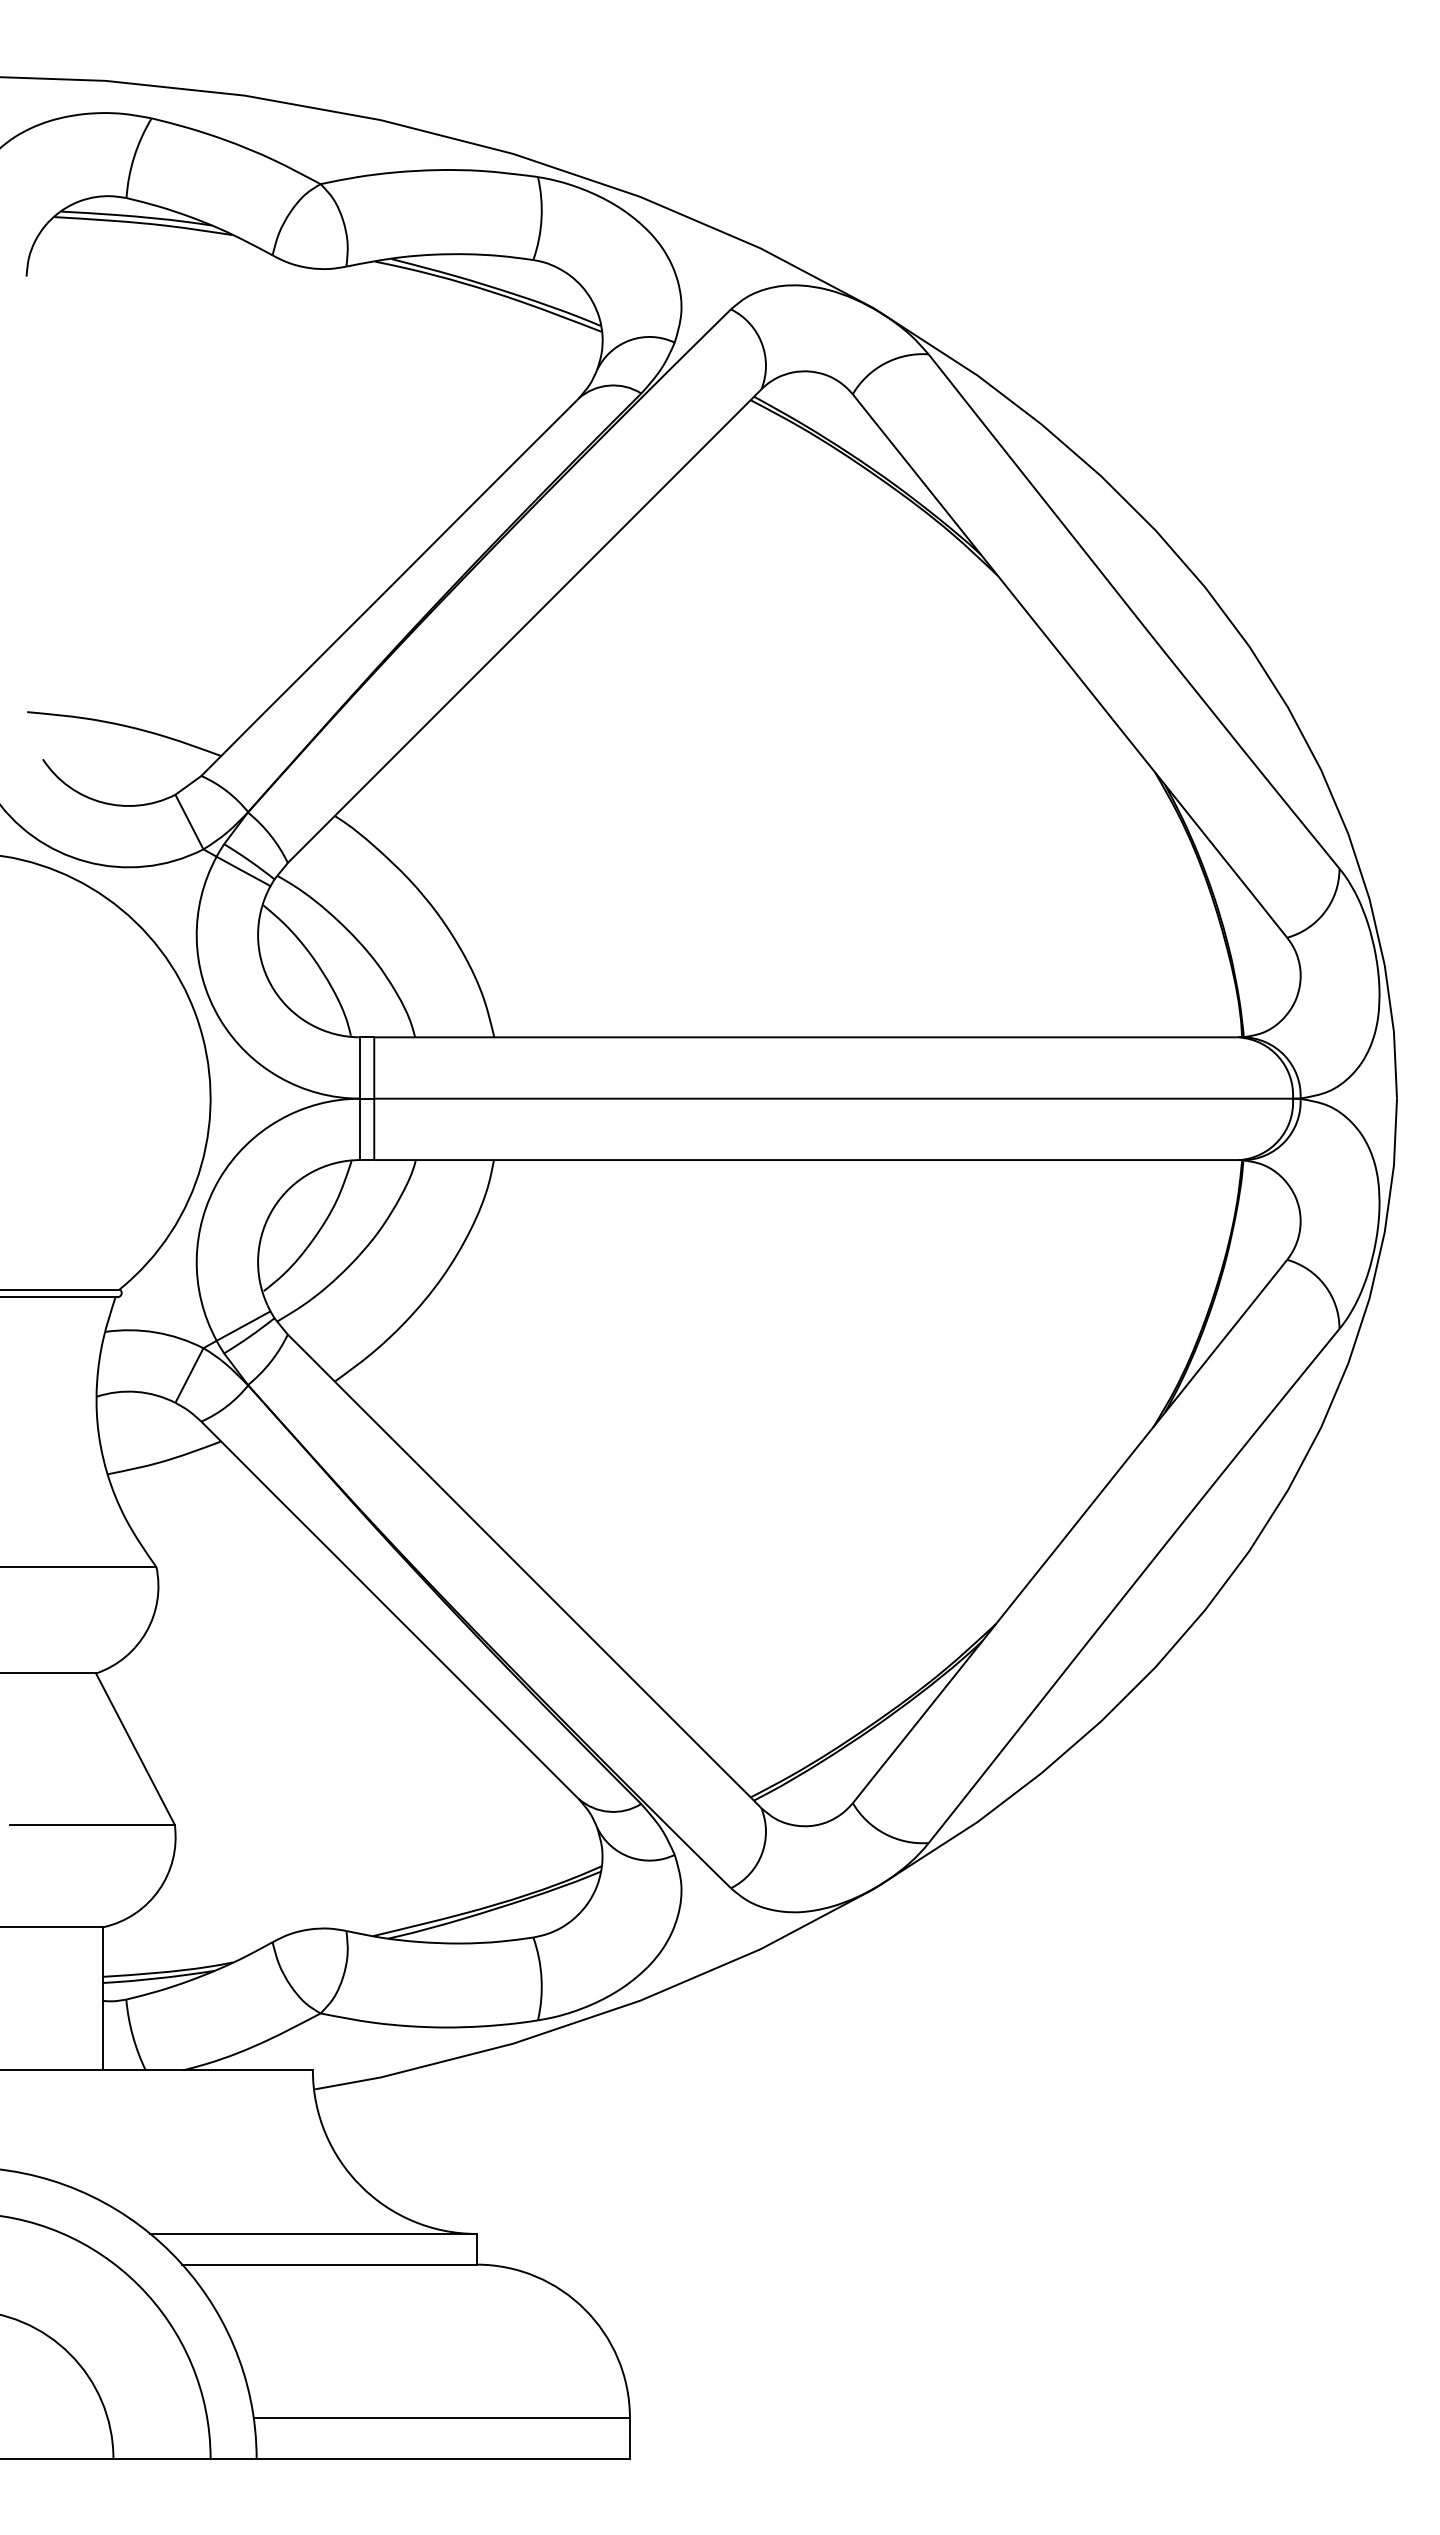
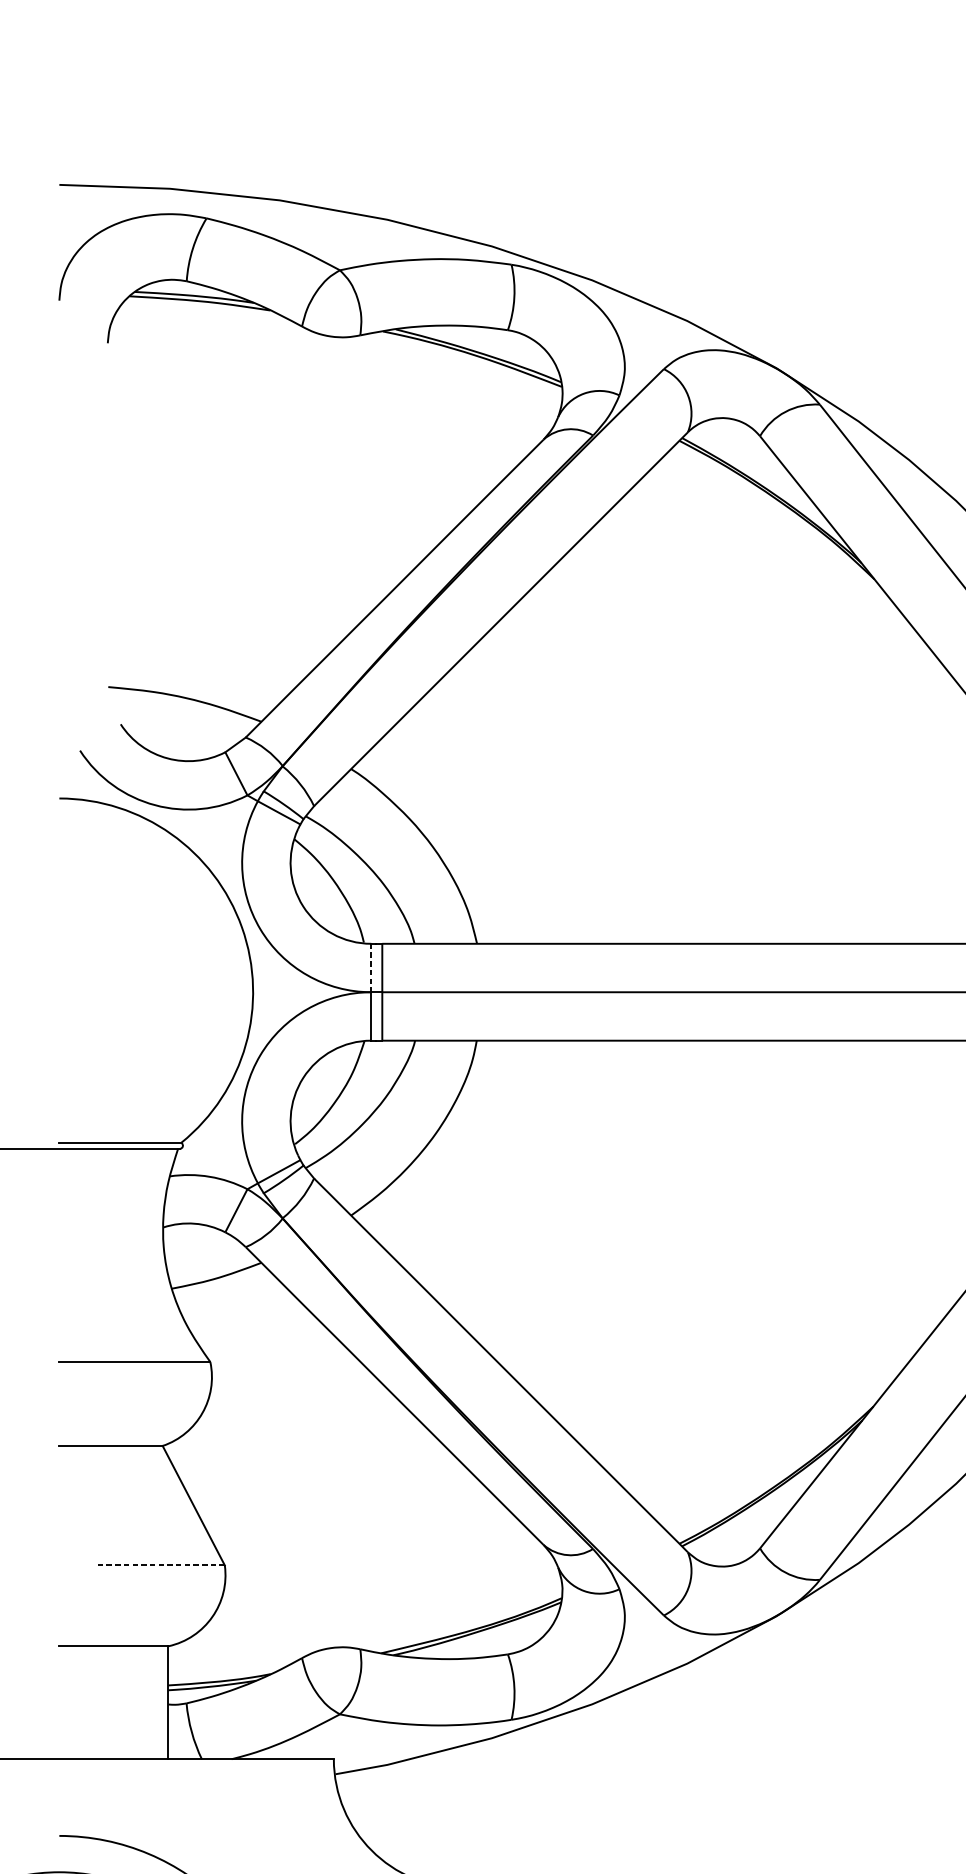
line: (360, 1068) -> (371, 968), solid -> dashed
line: (92, 1824) -> (159, 1565), solid -> dashed

